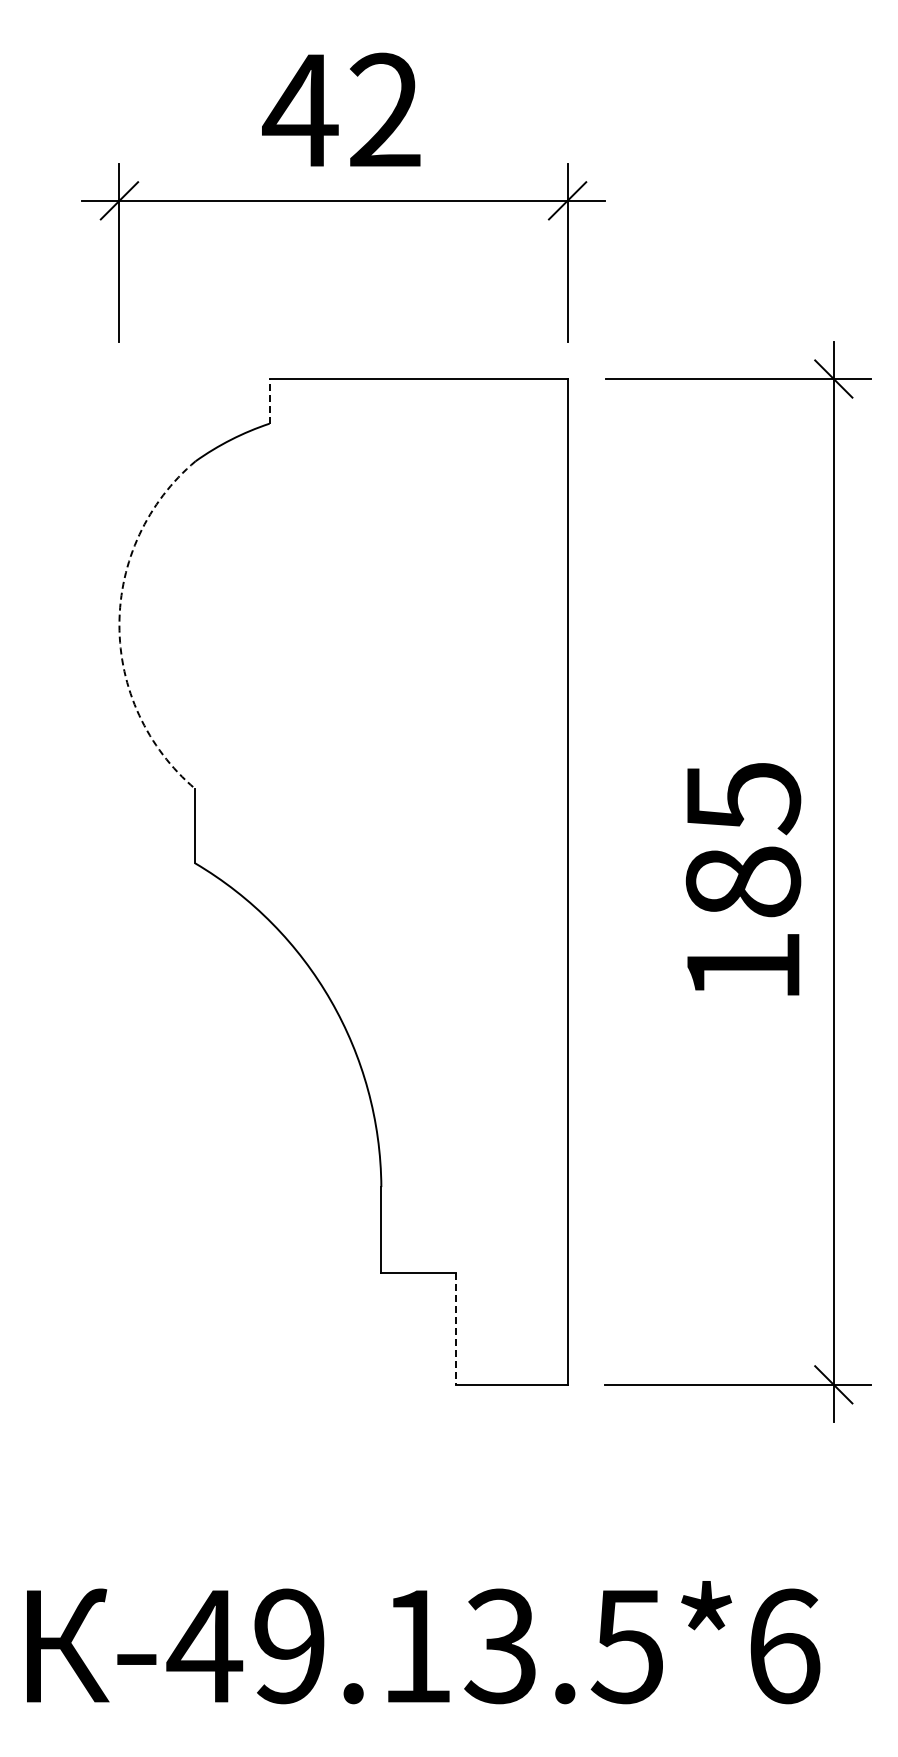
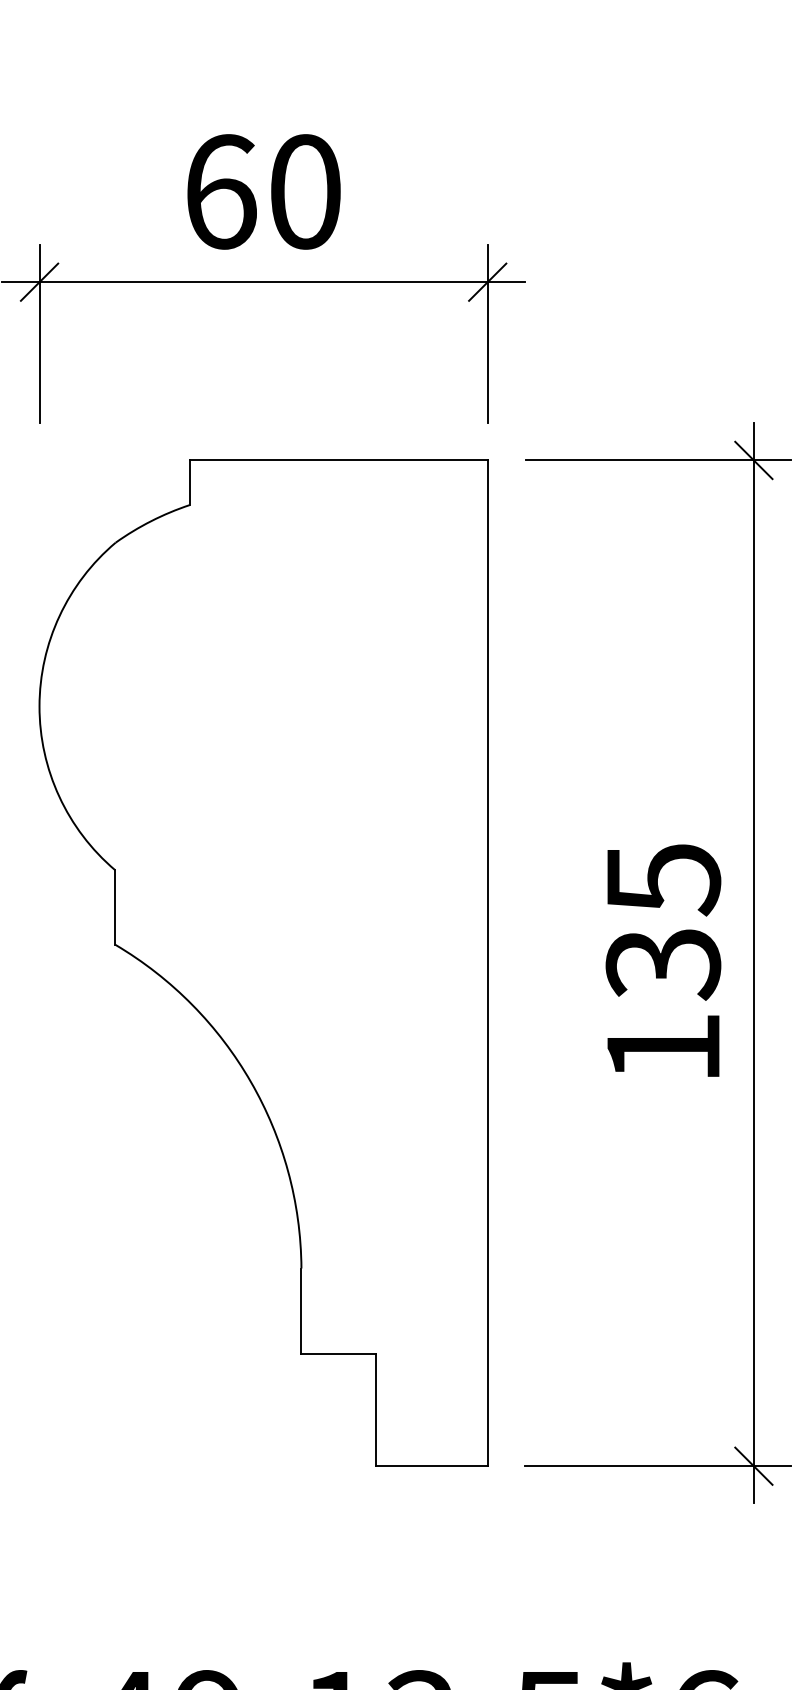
text: (341, 110) -> (261, 191), 42 -> 60
line: (269, 400) -> (189, 481), dashed -> solid
arc: (119, 624) -> (39, 705), dashed -> solid
text: (743, 882) -> (663, 963), 185 -> 135
line: (455, 1328) -> (375, 1409), dashed -> solid

